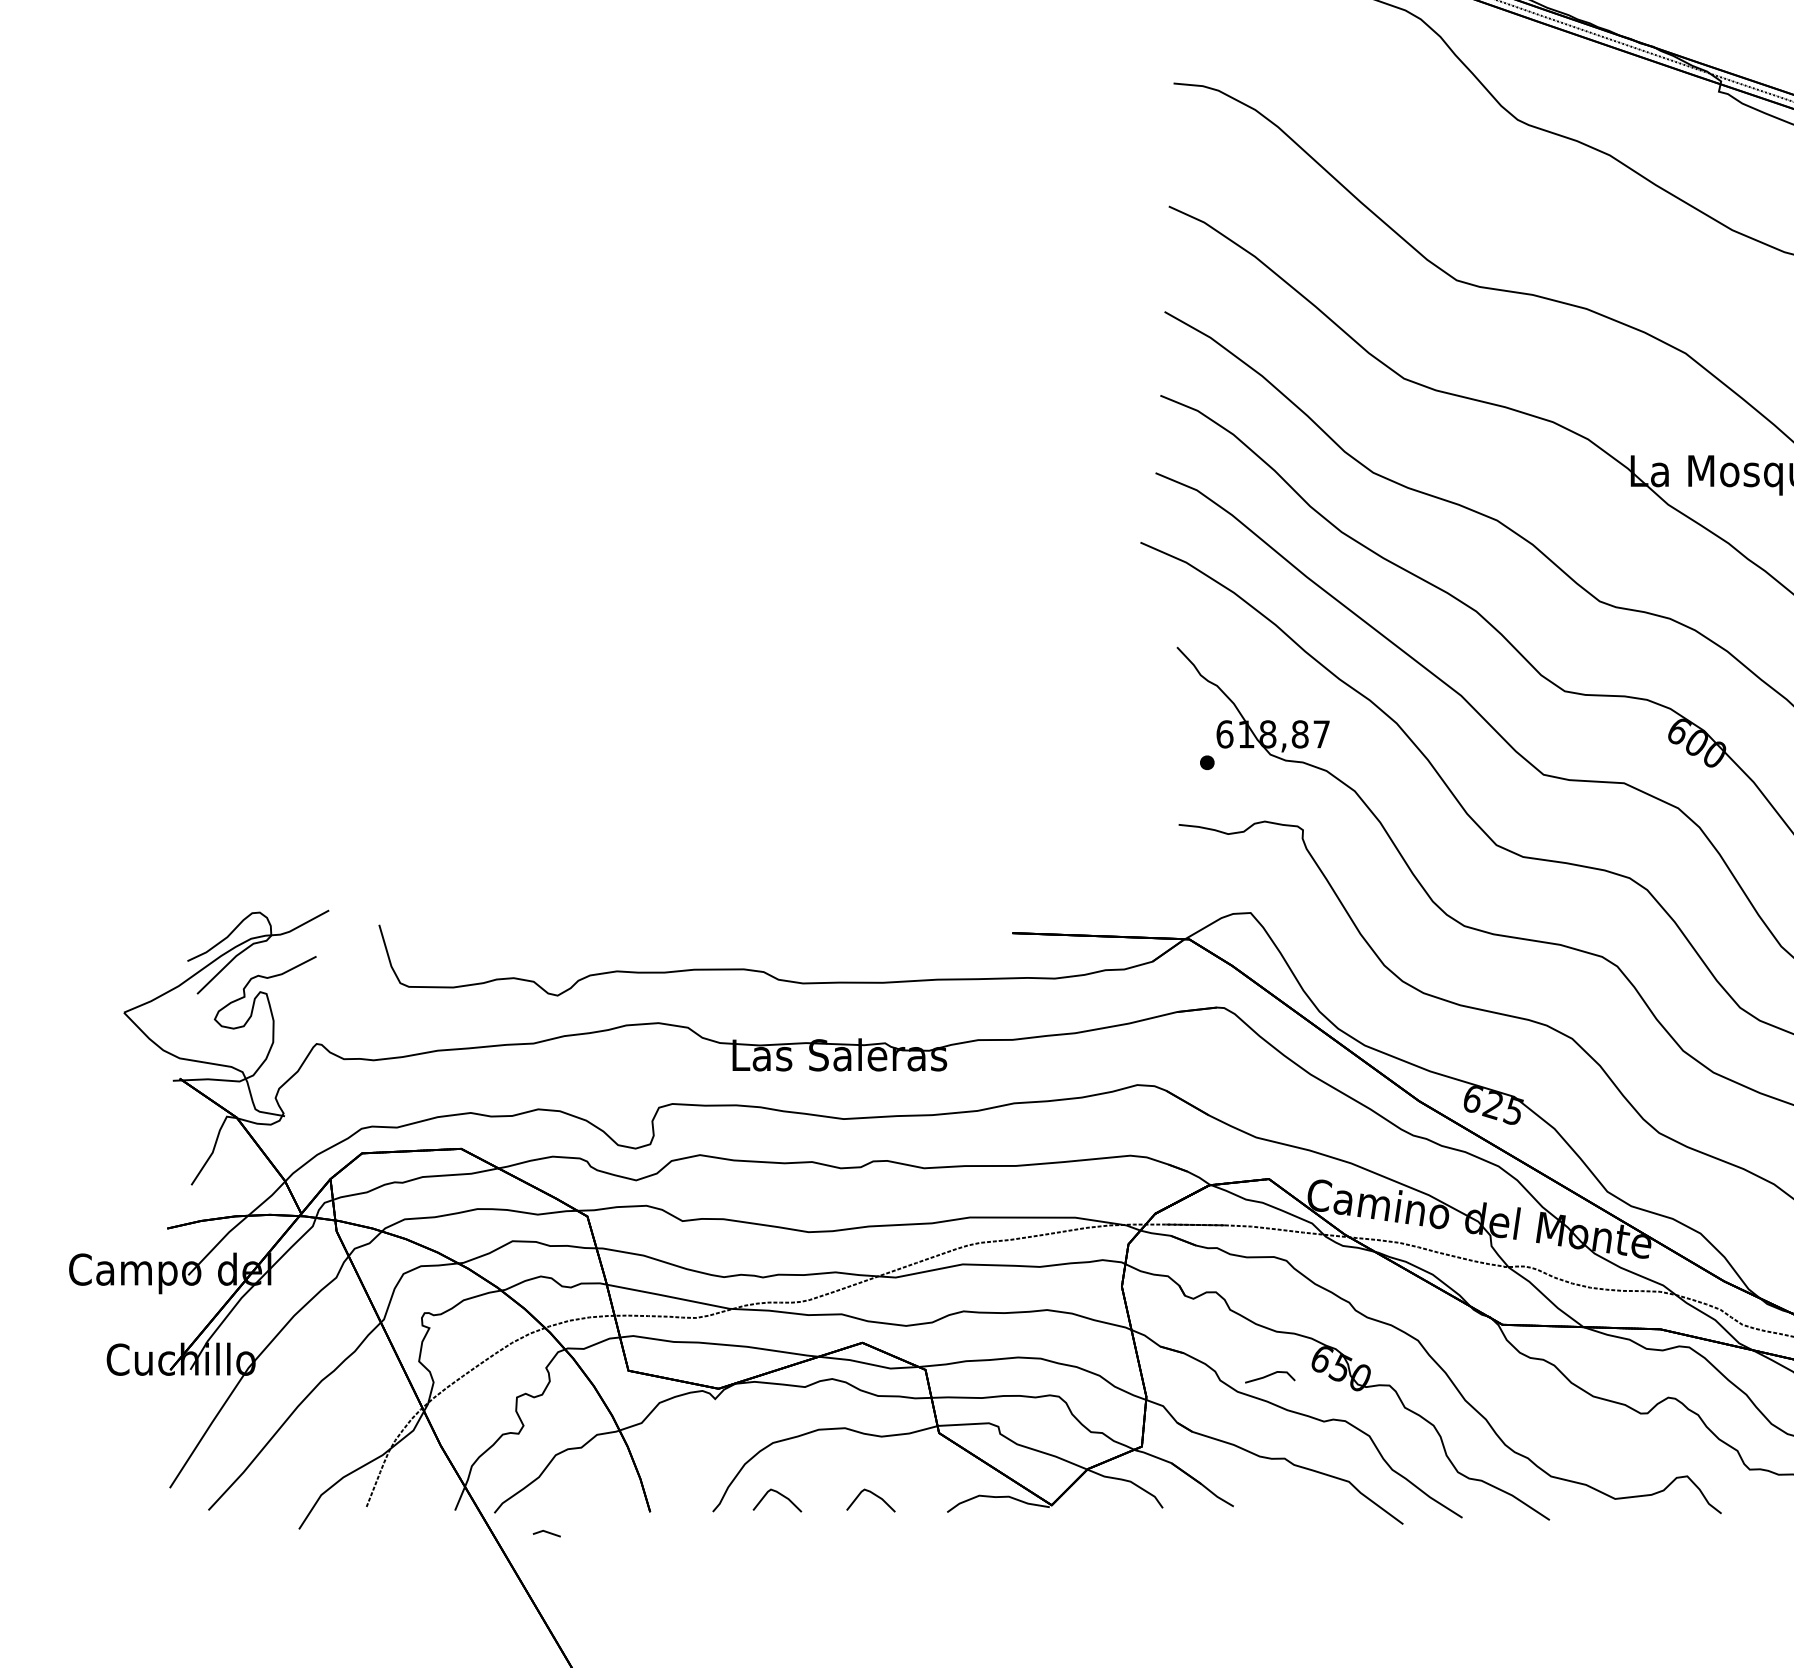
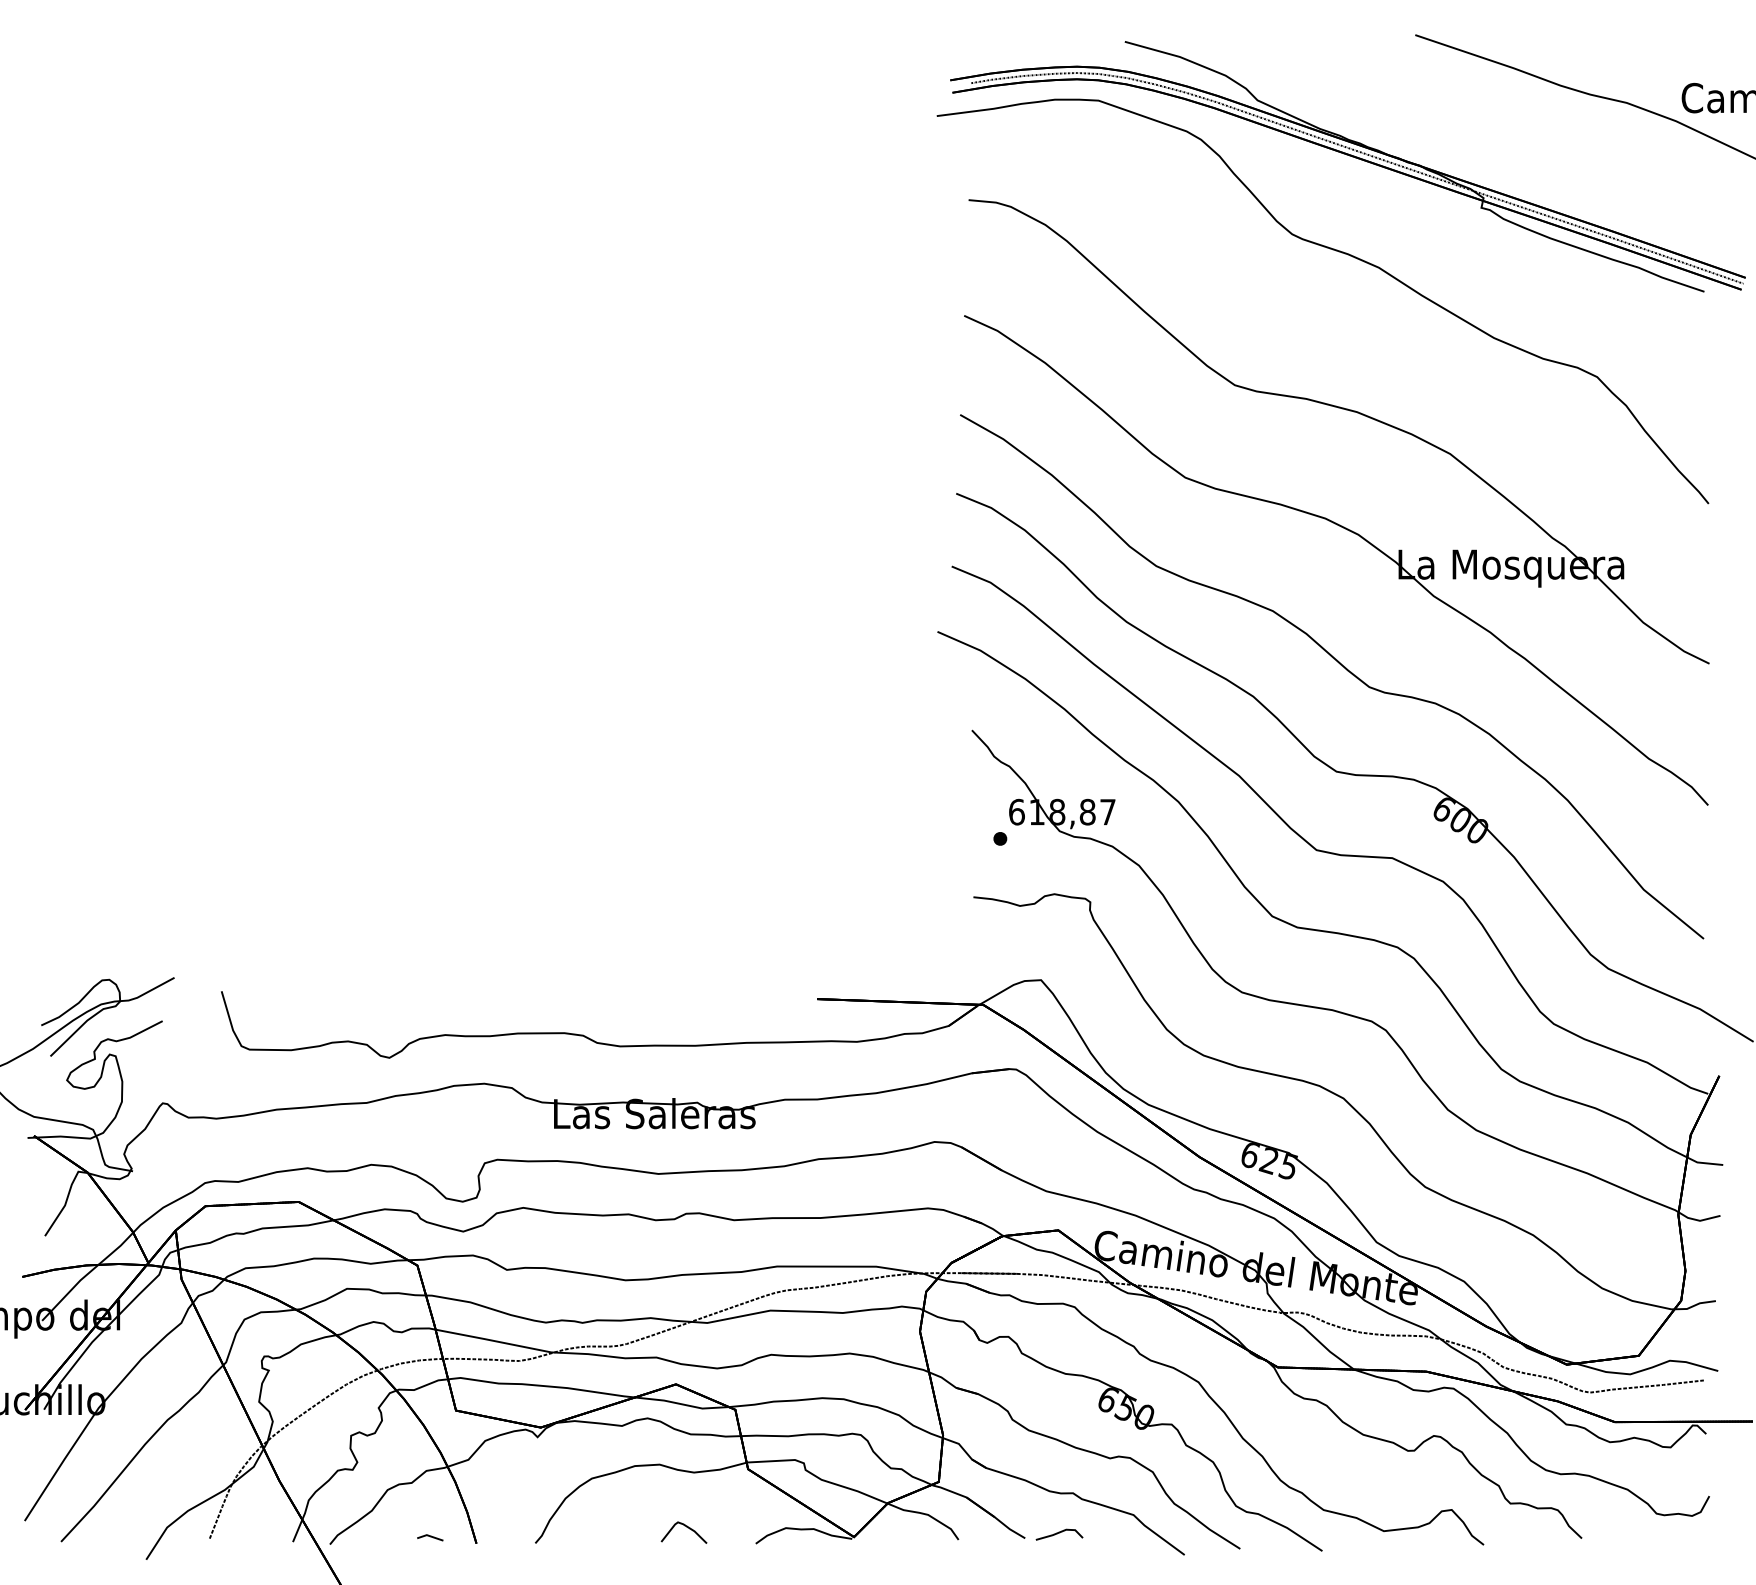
line: (1270, 1375) -> (1059, 1533), moved
curve: (779, 1495) -> (598, 1527), removed
line: (547, 1533) -> (430, 1537), moved

